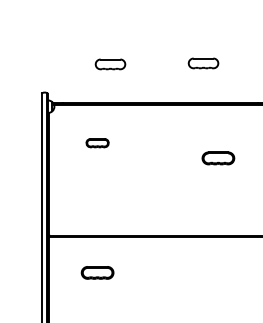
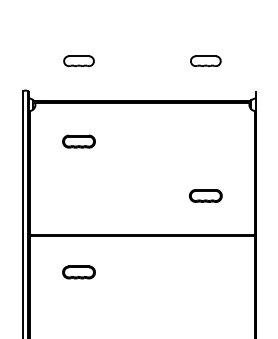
part: (203, 62) -> (205, 60), moved
part: (109, 63) -> (78, 60), moved
part: (97, 143) -> (78, 141), size x1.43
part: (218, 157) -> (205, 195), moved

